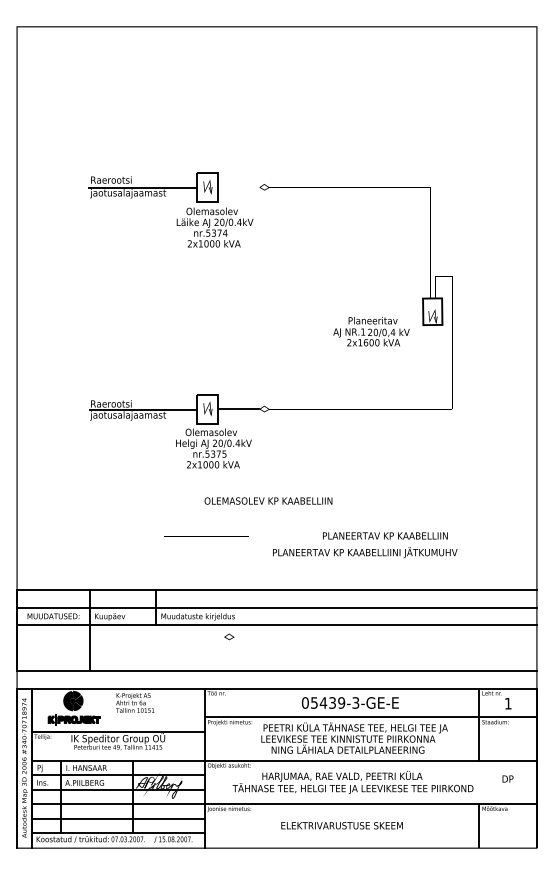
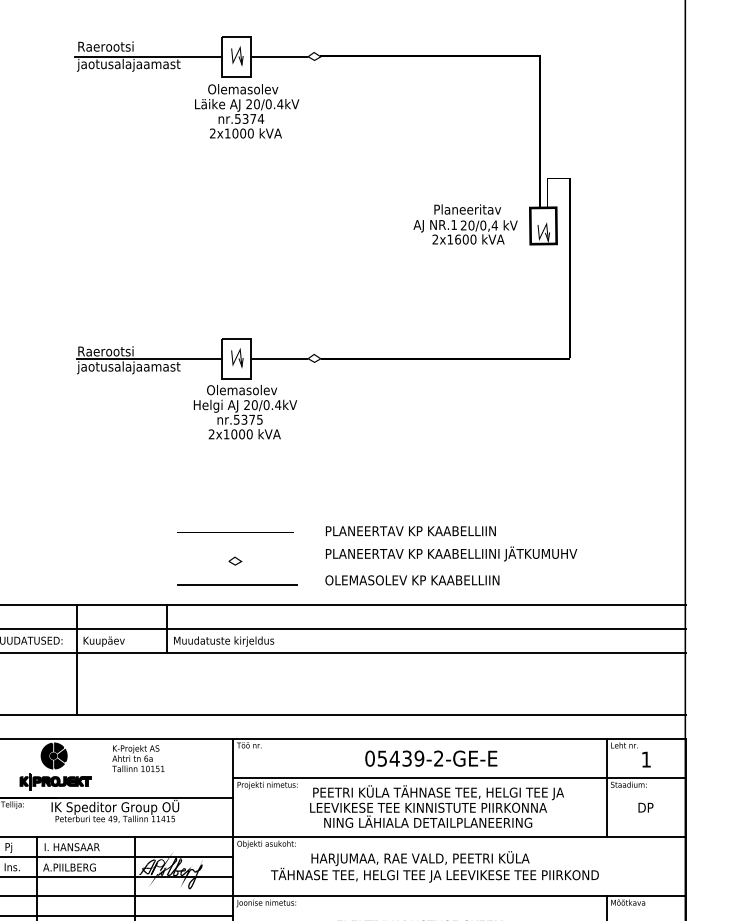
line: (238, 187) -> (278, 56), added
text: (371, 331) -> (465, 224), moved
text: (268, 500) -> (412, 579), moved
text: (385, 535) -> (411, 530), moved
line: (207, 575) -> (236, 585), added
line: (230, 635) -> (236, 559), moved
text: (355, 702) -> (438, 757), 05439-3-GE-E -> 05439-2-GE-E
text: (507, 778) -> (645, 807), moved

